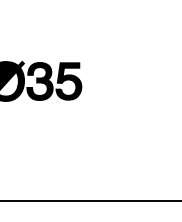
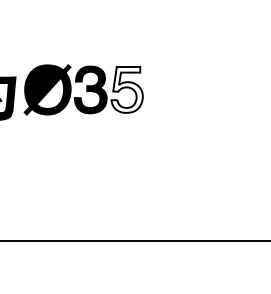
fill: (68, 81) -> (126, 89), removed

